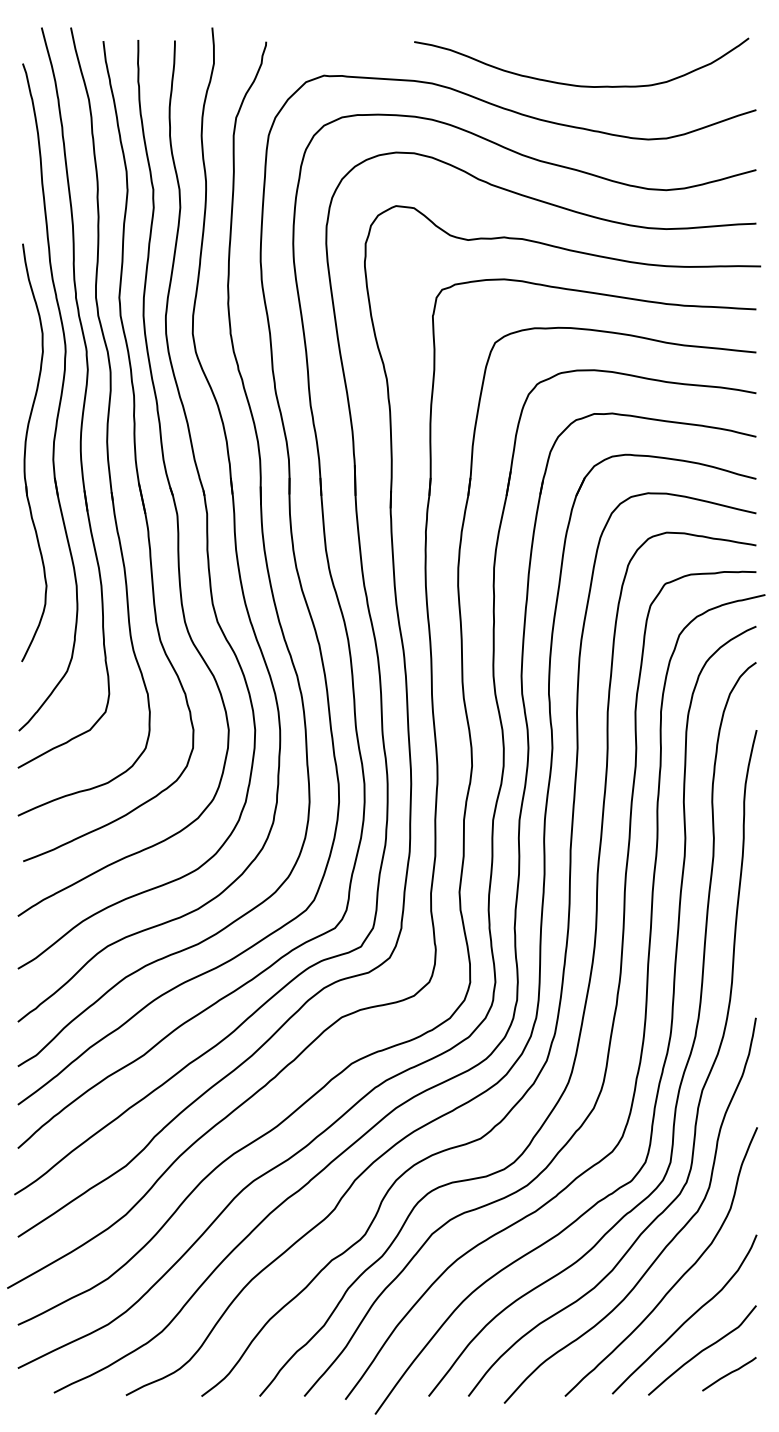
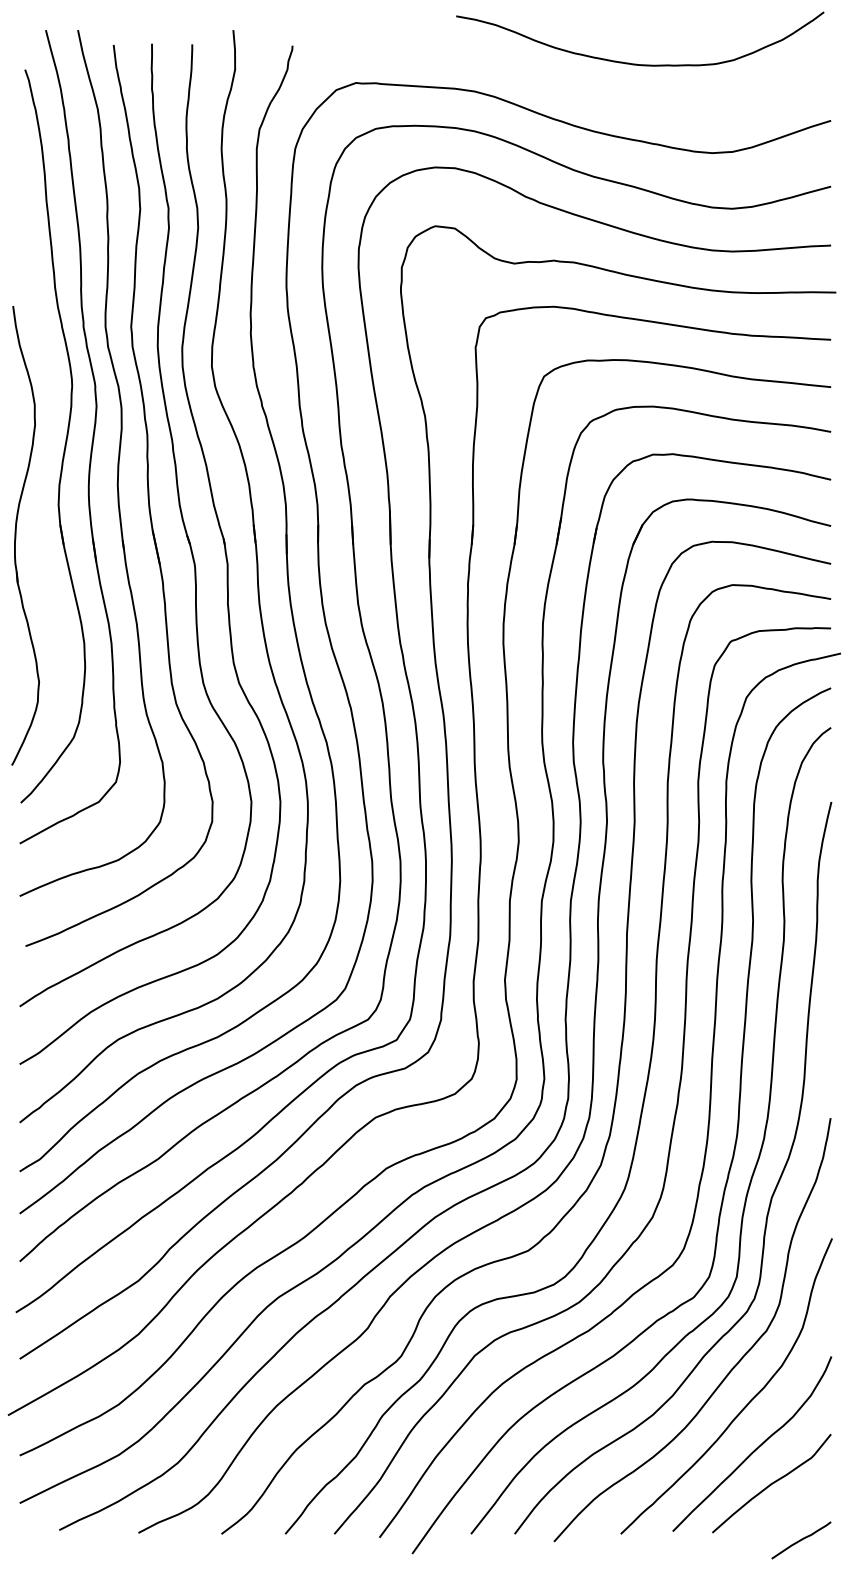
curve: (575, 84) -> (633, 63), moved
part: (26, 449) -> (17, 532), moved
curve: (729, 1374) -> (801, 1540), moved

